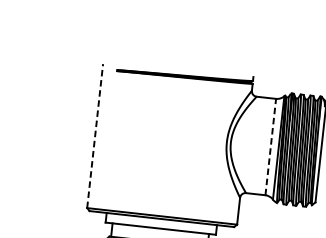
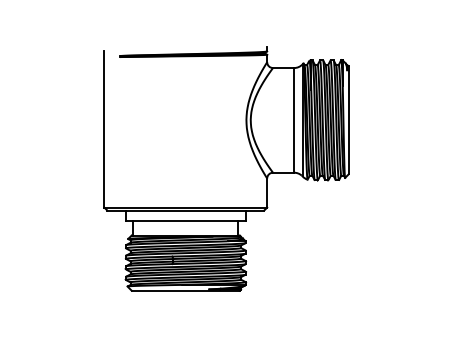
line: (95, 135) -> (104, 128), dashed -> solid
line: (271, 146) -> (294, 119), dashed -> solid

